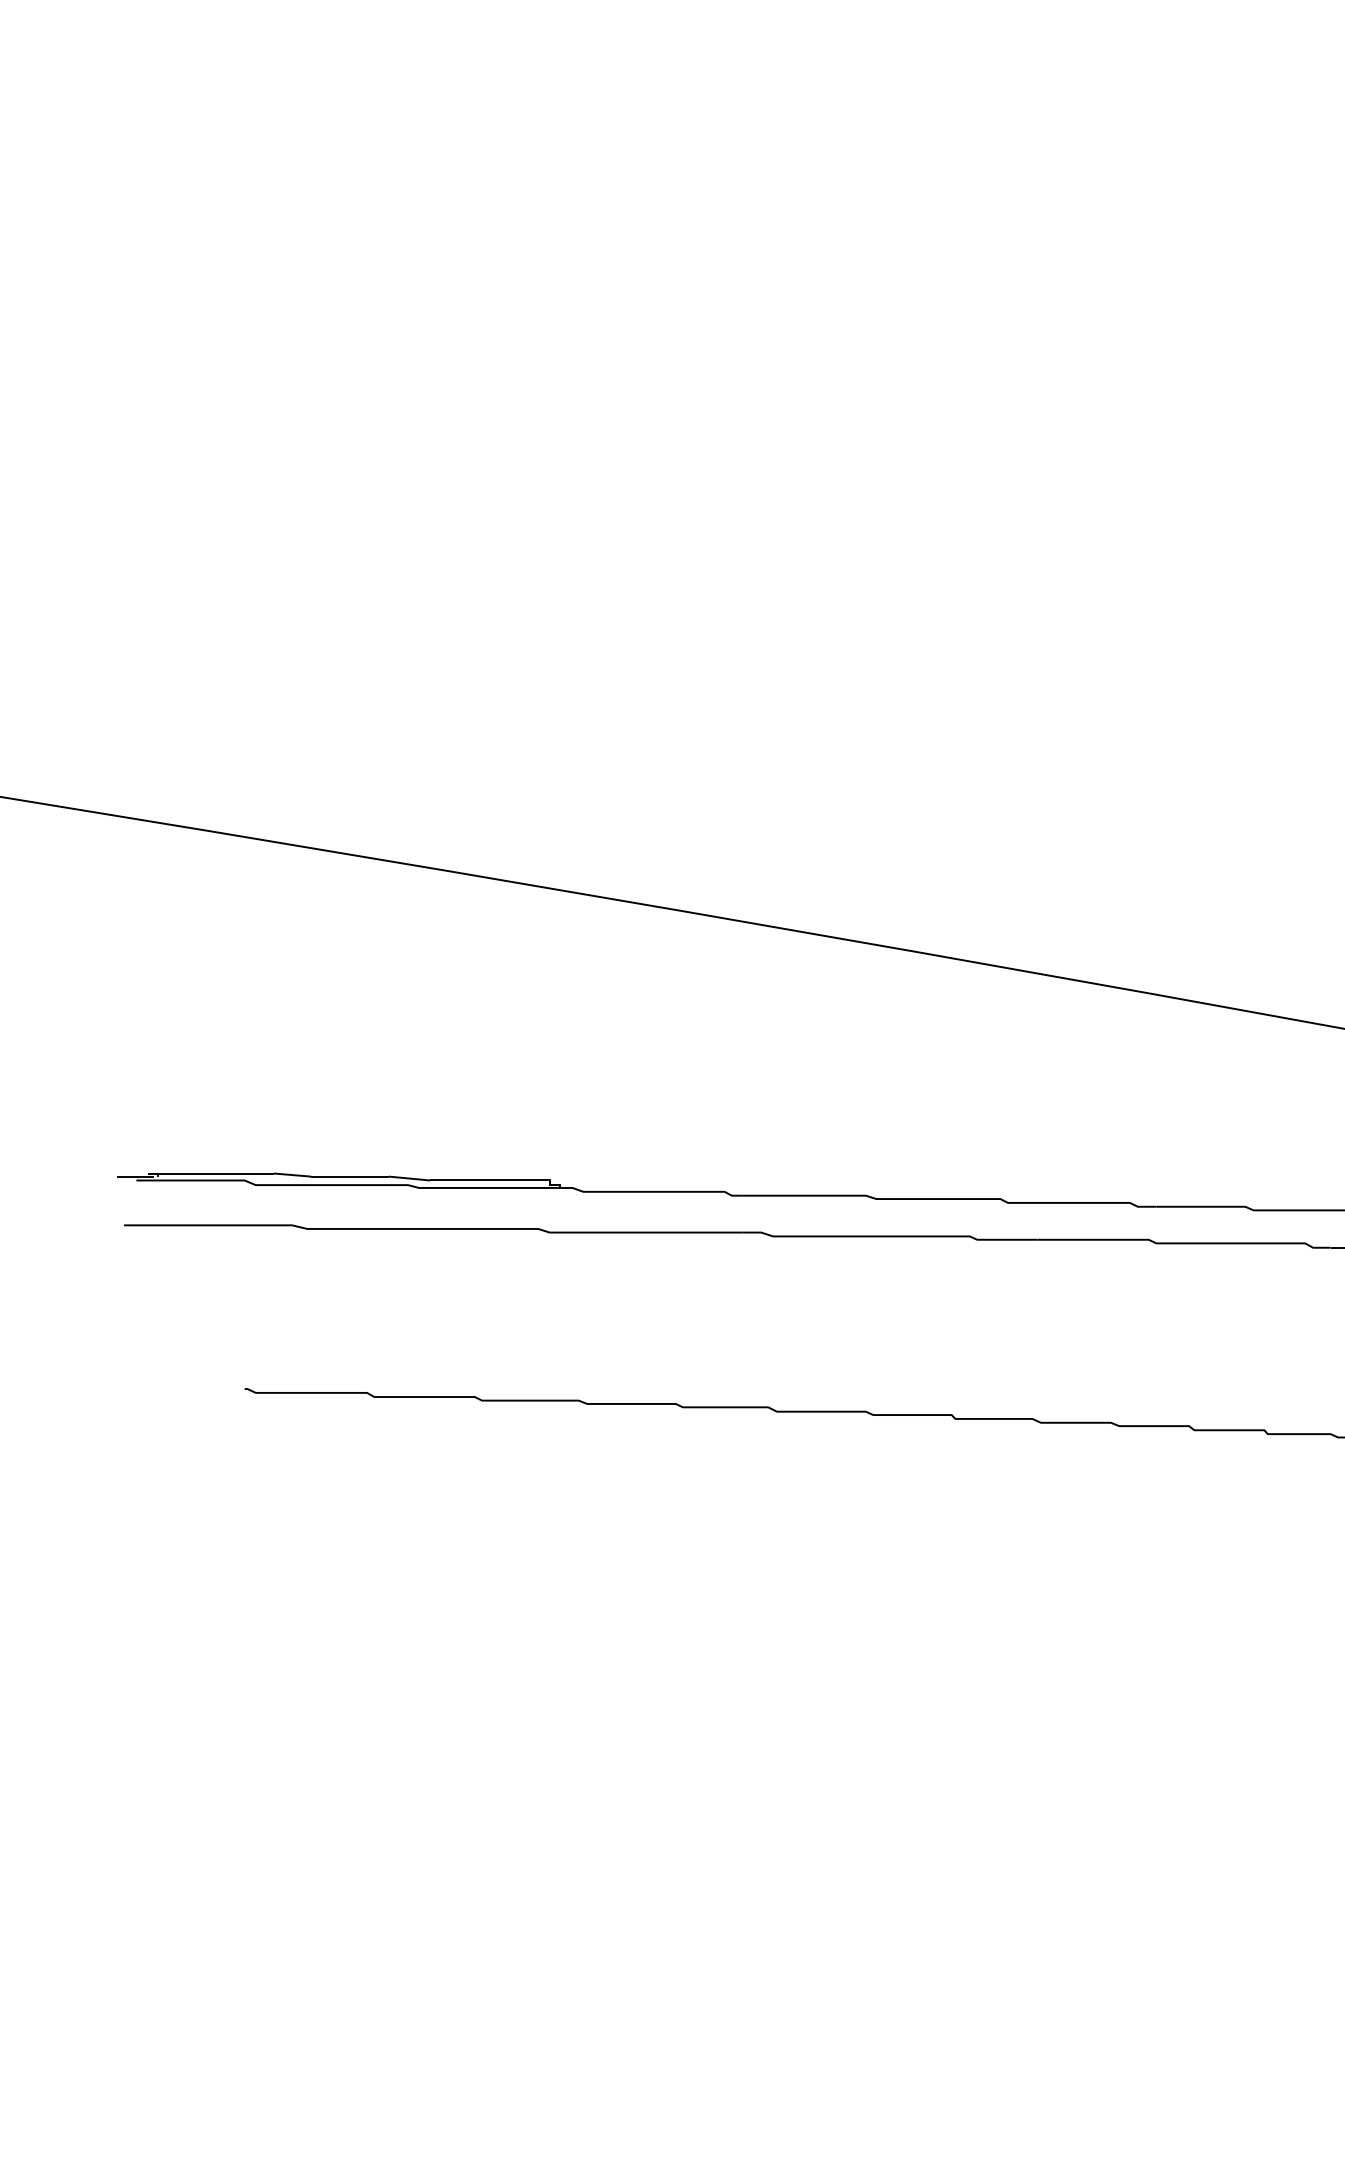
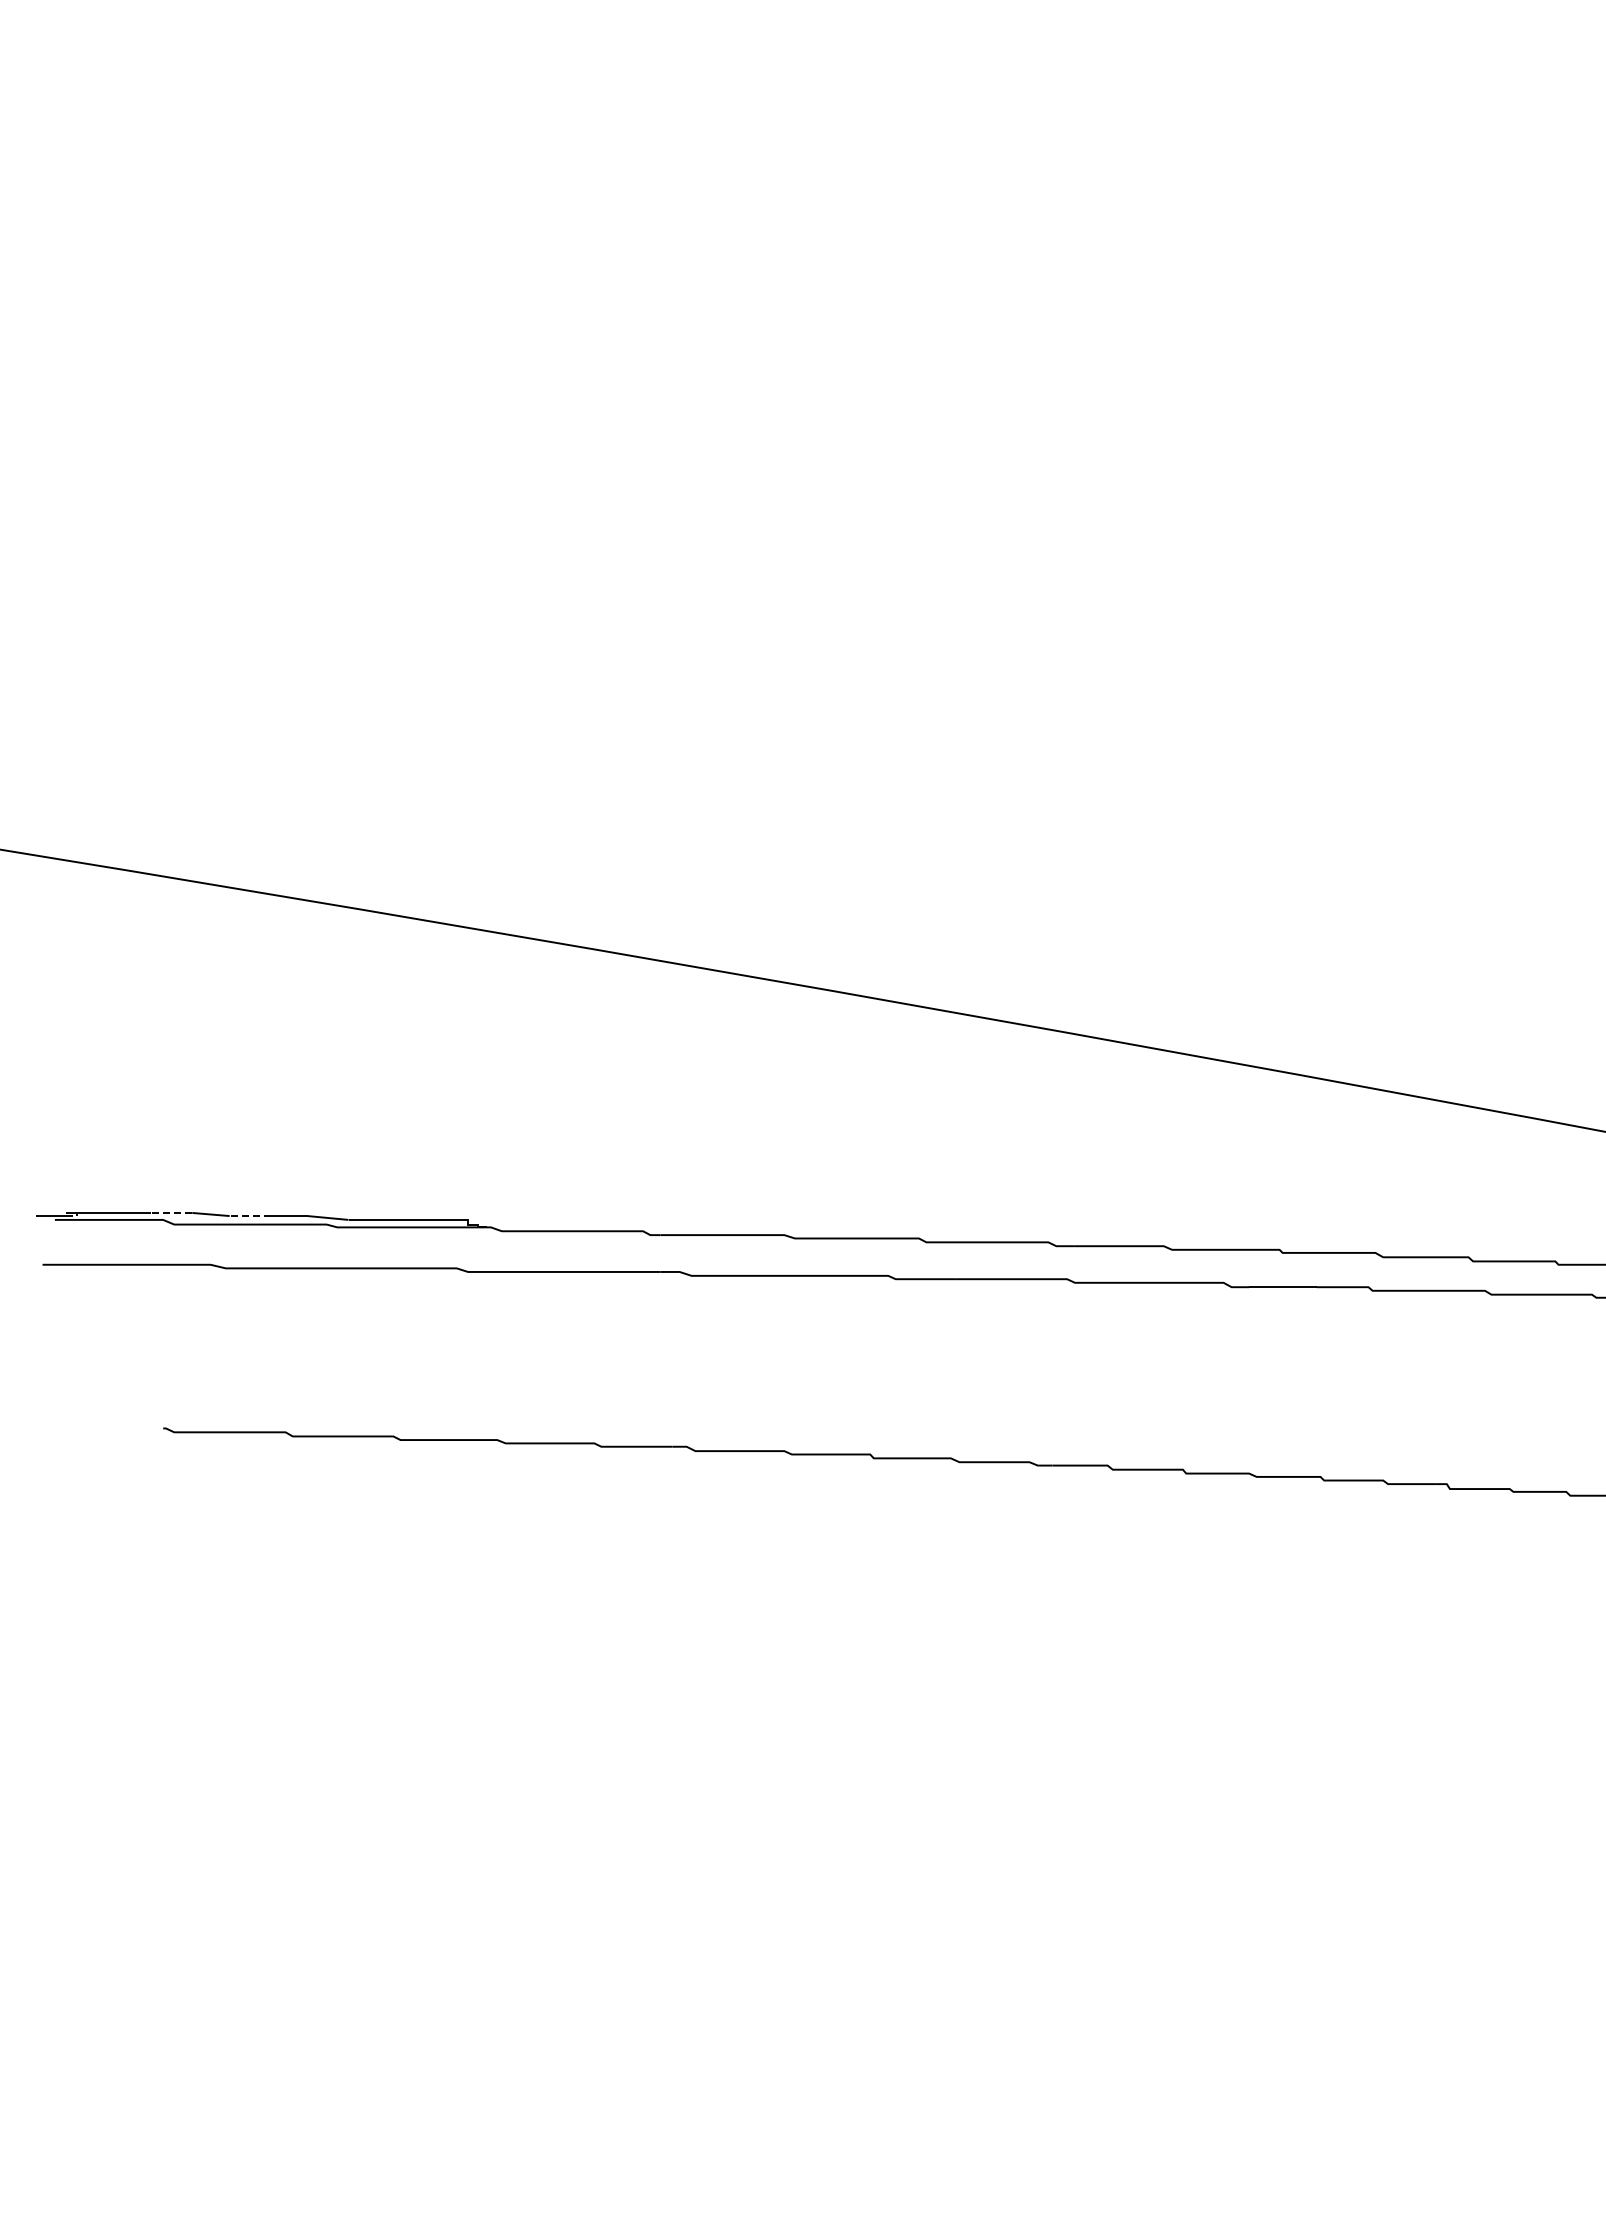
line: (253, 1173) -> (171, 1212), solid -> dashed
line: (332, 1177) -> (250, 1216), solid -> dashed

